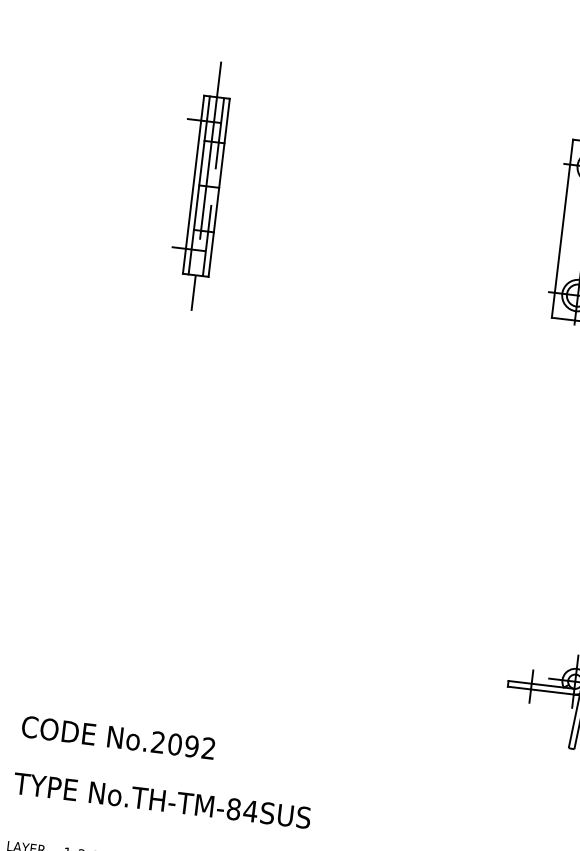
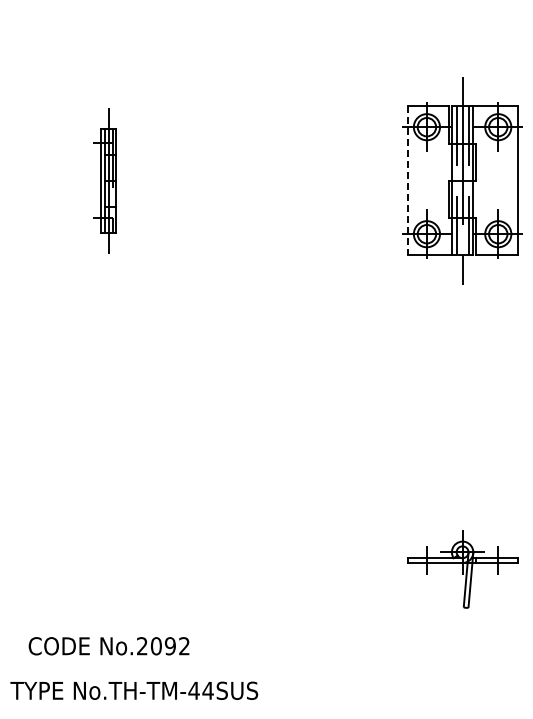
part: (199, 185) -> (104, 180), size x0.7
line: (562, 229) -> (407, 181), solid -> dashed
text: (117, 737) -> (108, 646), moved
text: (233, 808) -> (193, 690), No.TH-TM-84SUS -> No.TH-TM-44SUS

